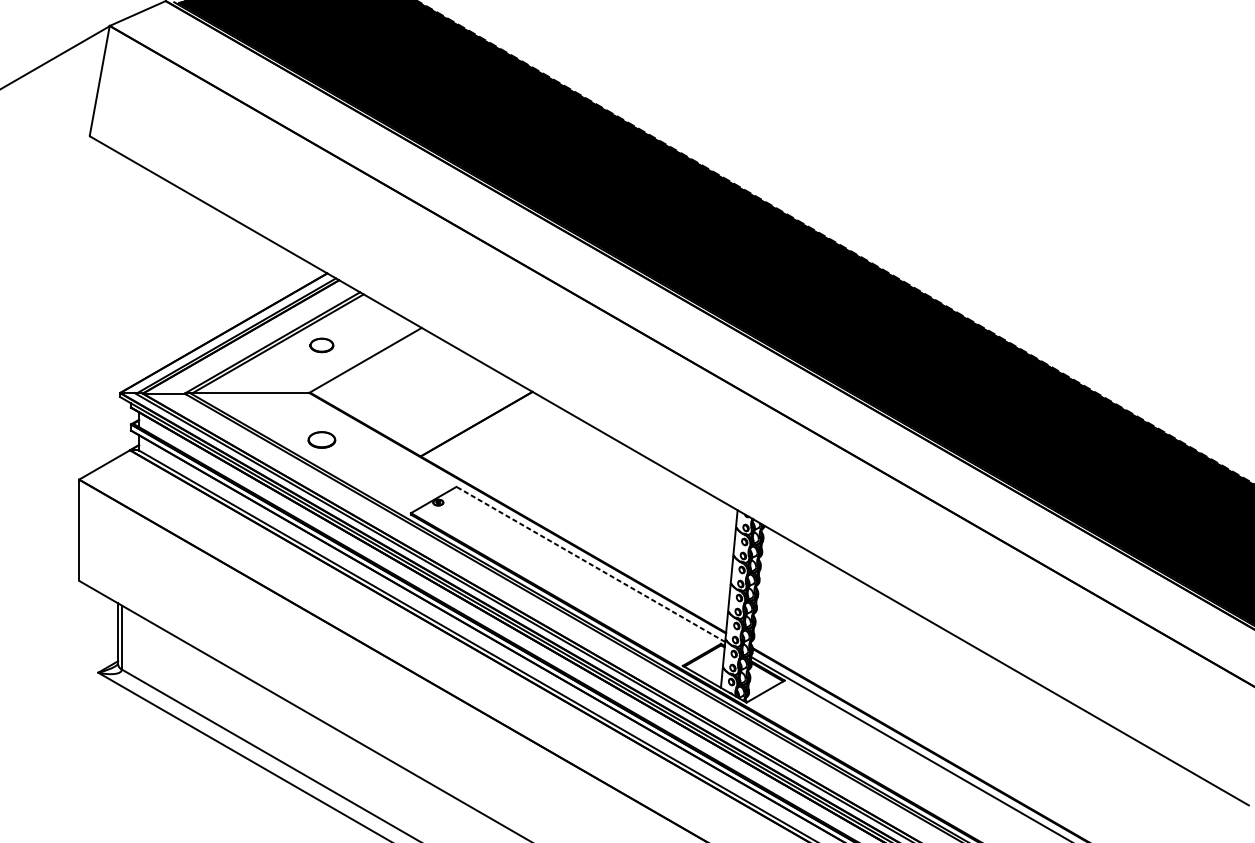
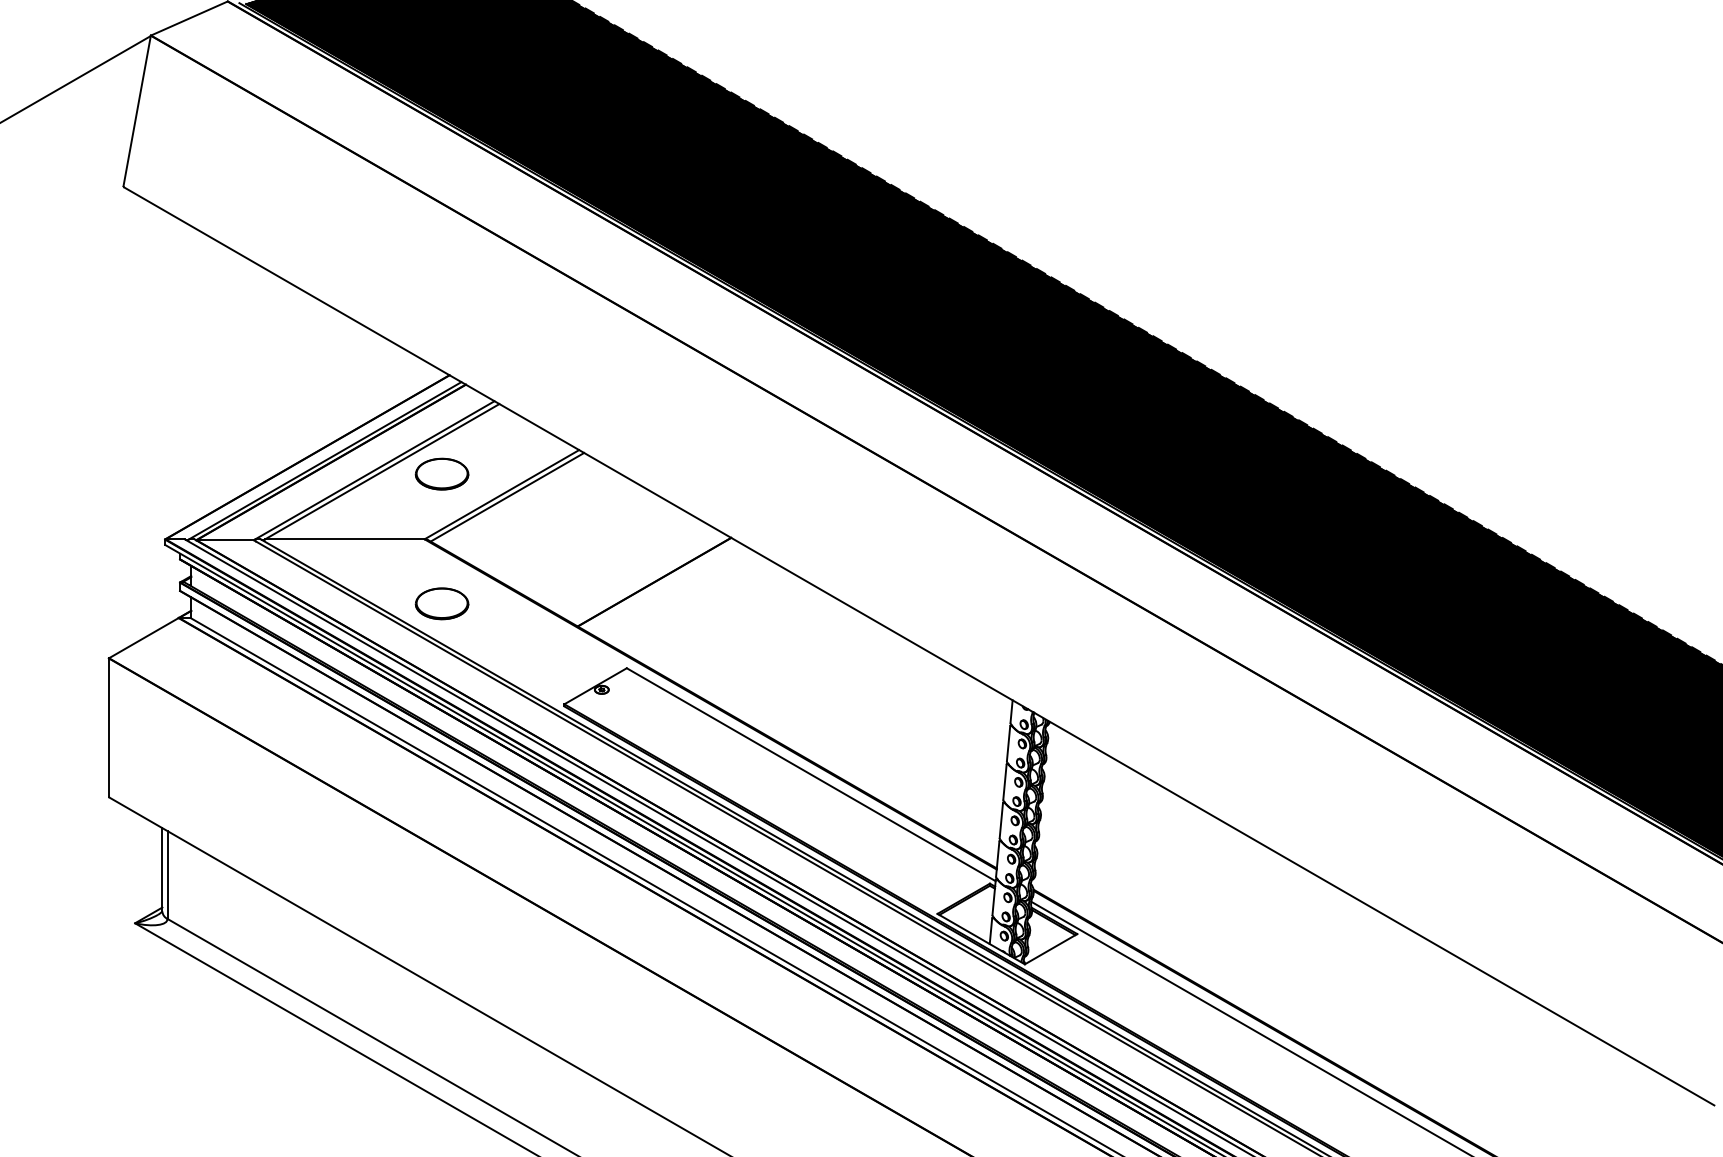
part: (321, 344) -> (441, 473), size x1.67
line: (369, 361) -> (507, 496), added
part: (321, 439) -> (441, 603), size x1.43
line: (591, 564) -> (811, 774), dashed -> solid

